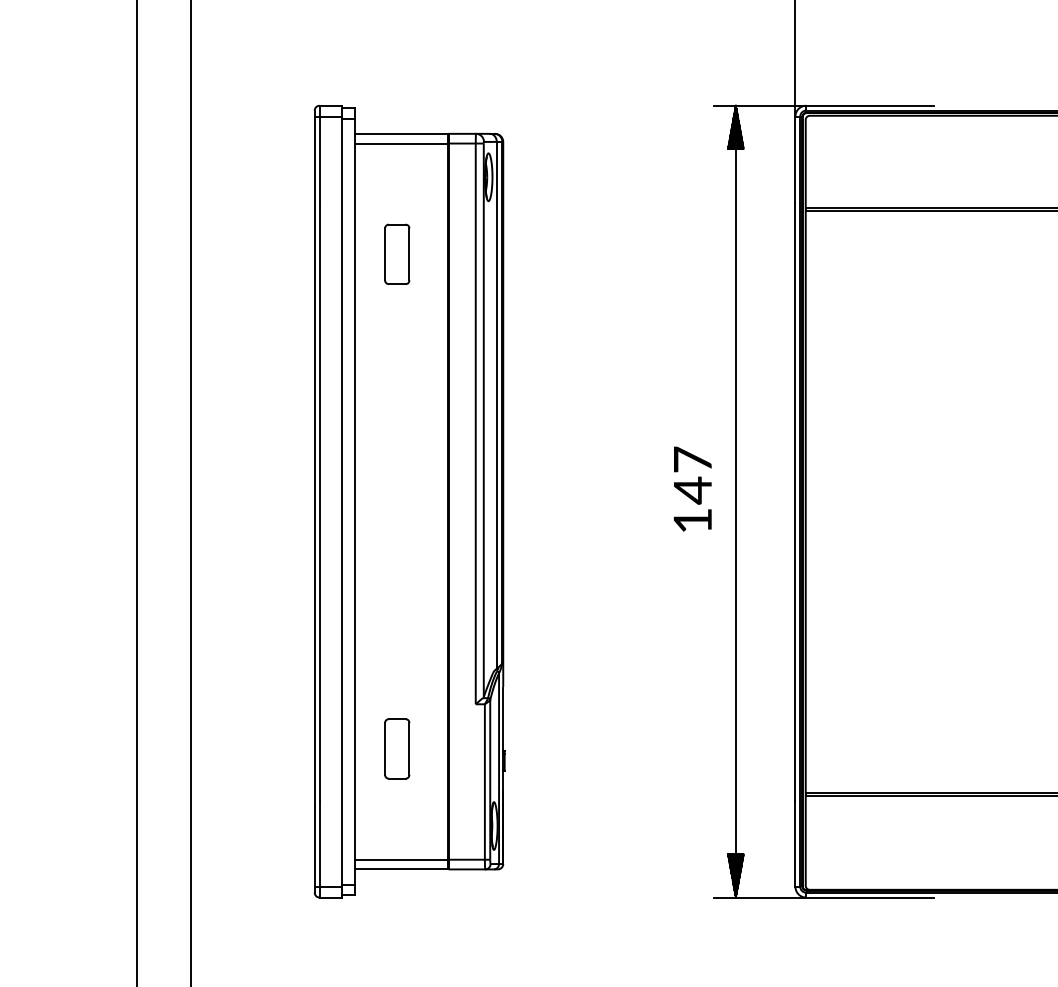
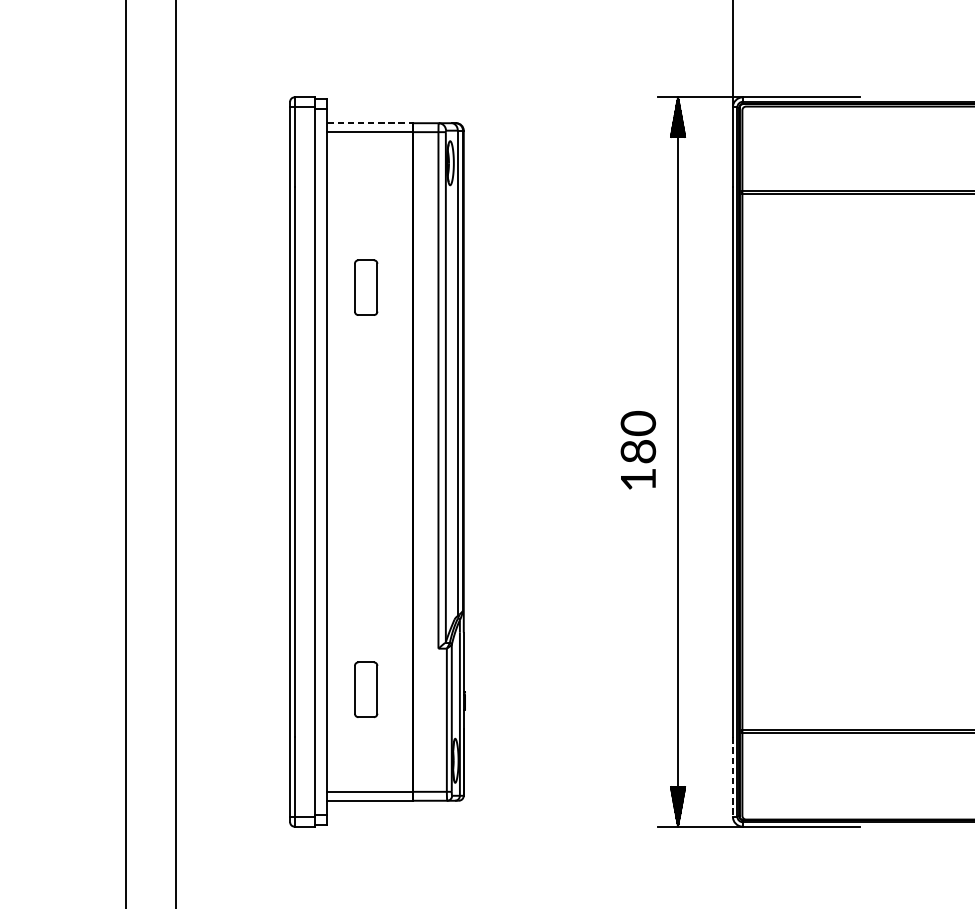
line: (402, 133) -> (370, 122), solid -> dashed
part: (397, 253) -> (366, 286), moved
text: (692, 475) -> (638, 437), 147 -> 180
line: (795, 844) -> (732, 777), solid -> dashed

